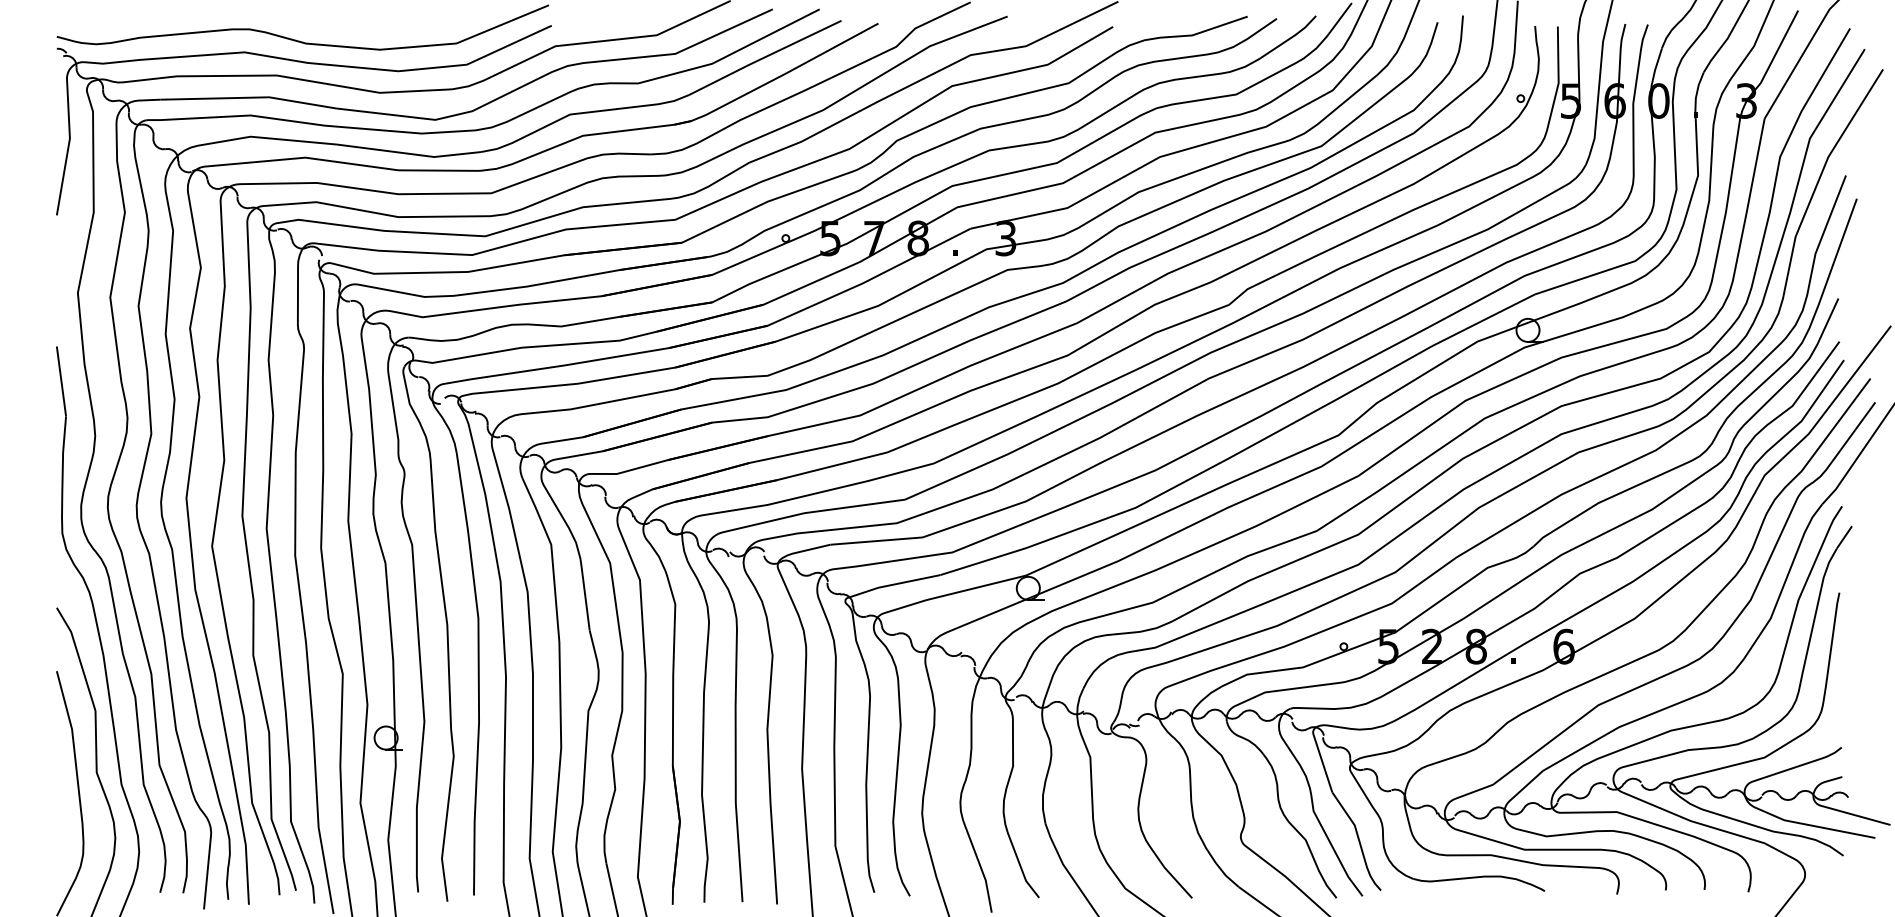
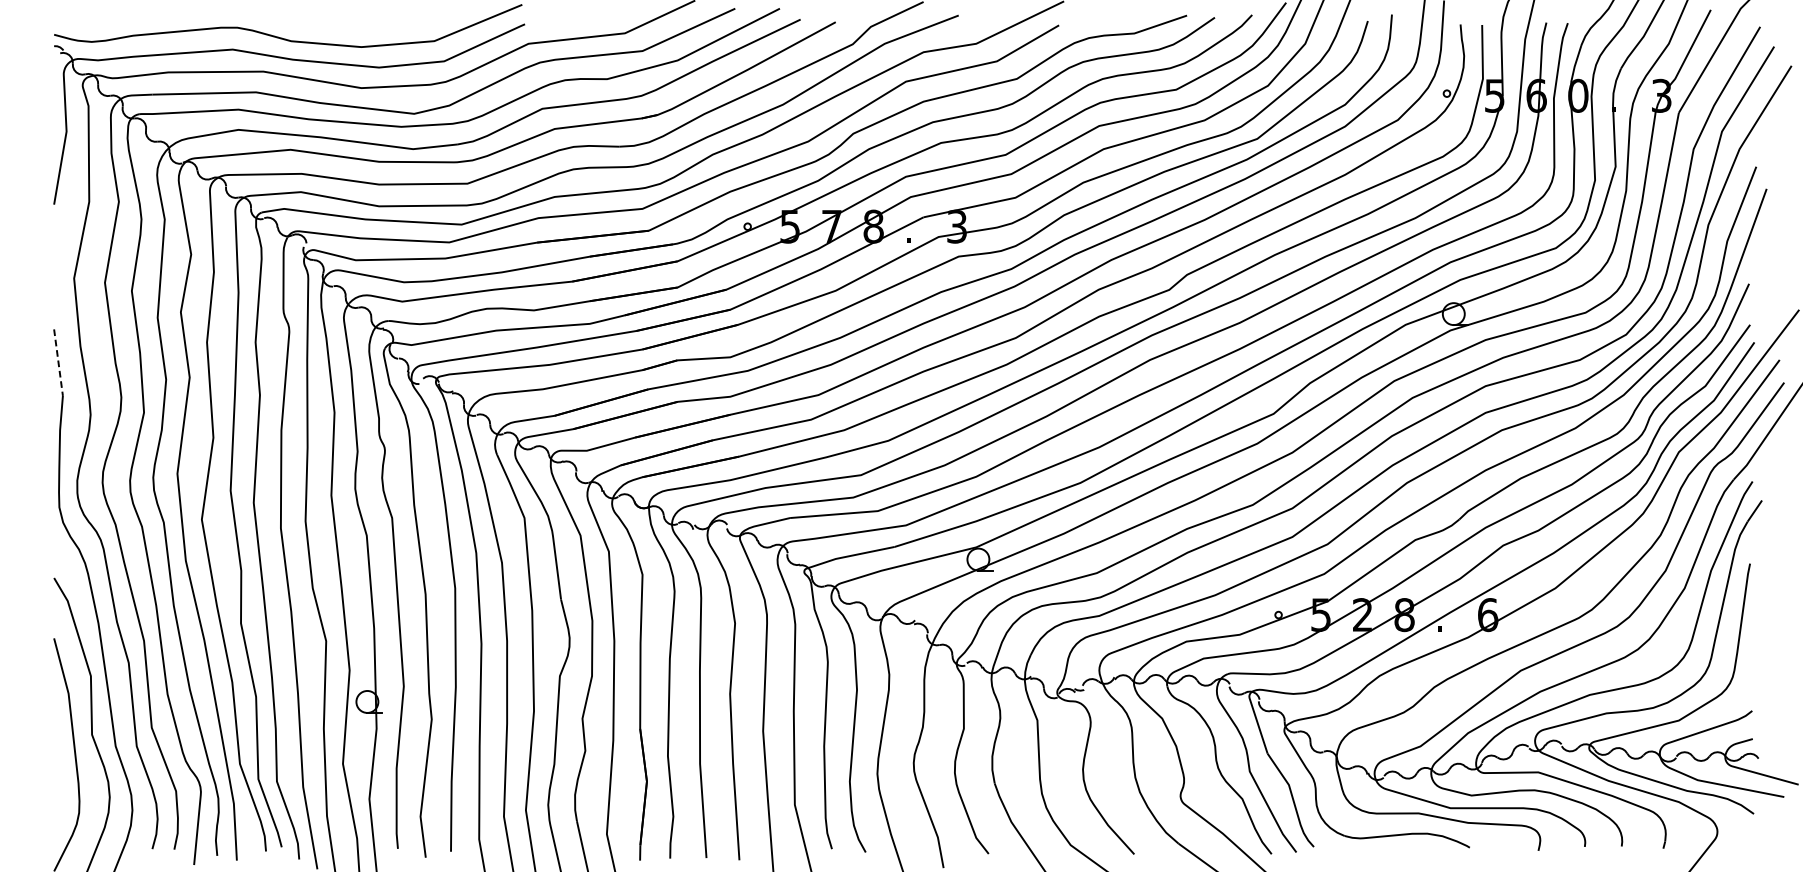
line: (61, 381) -> (58, 362), solid -> dashed

